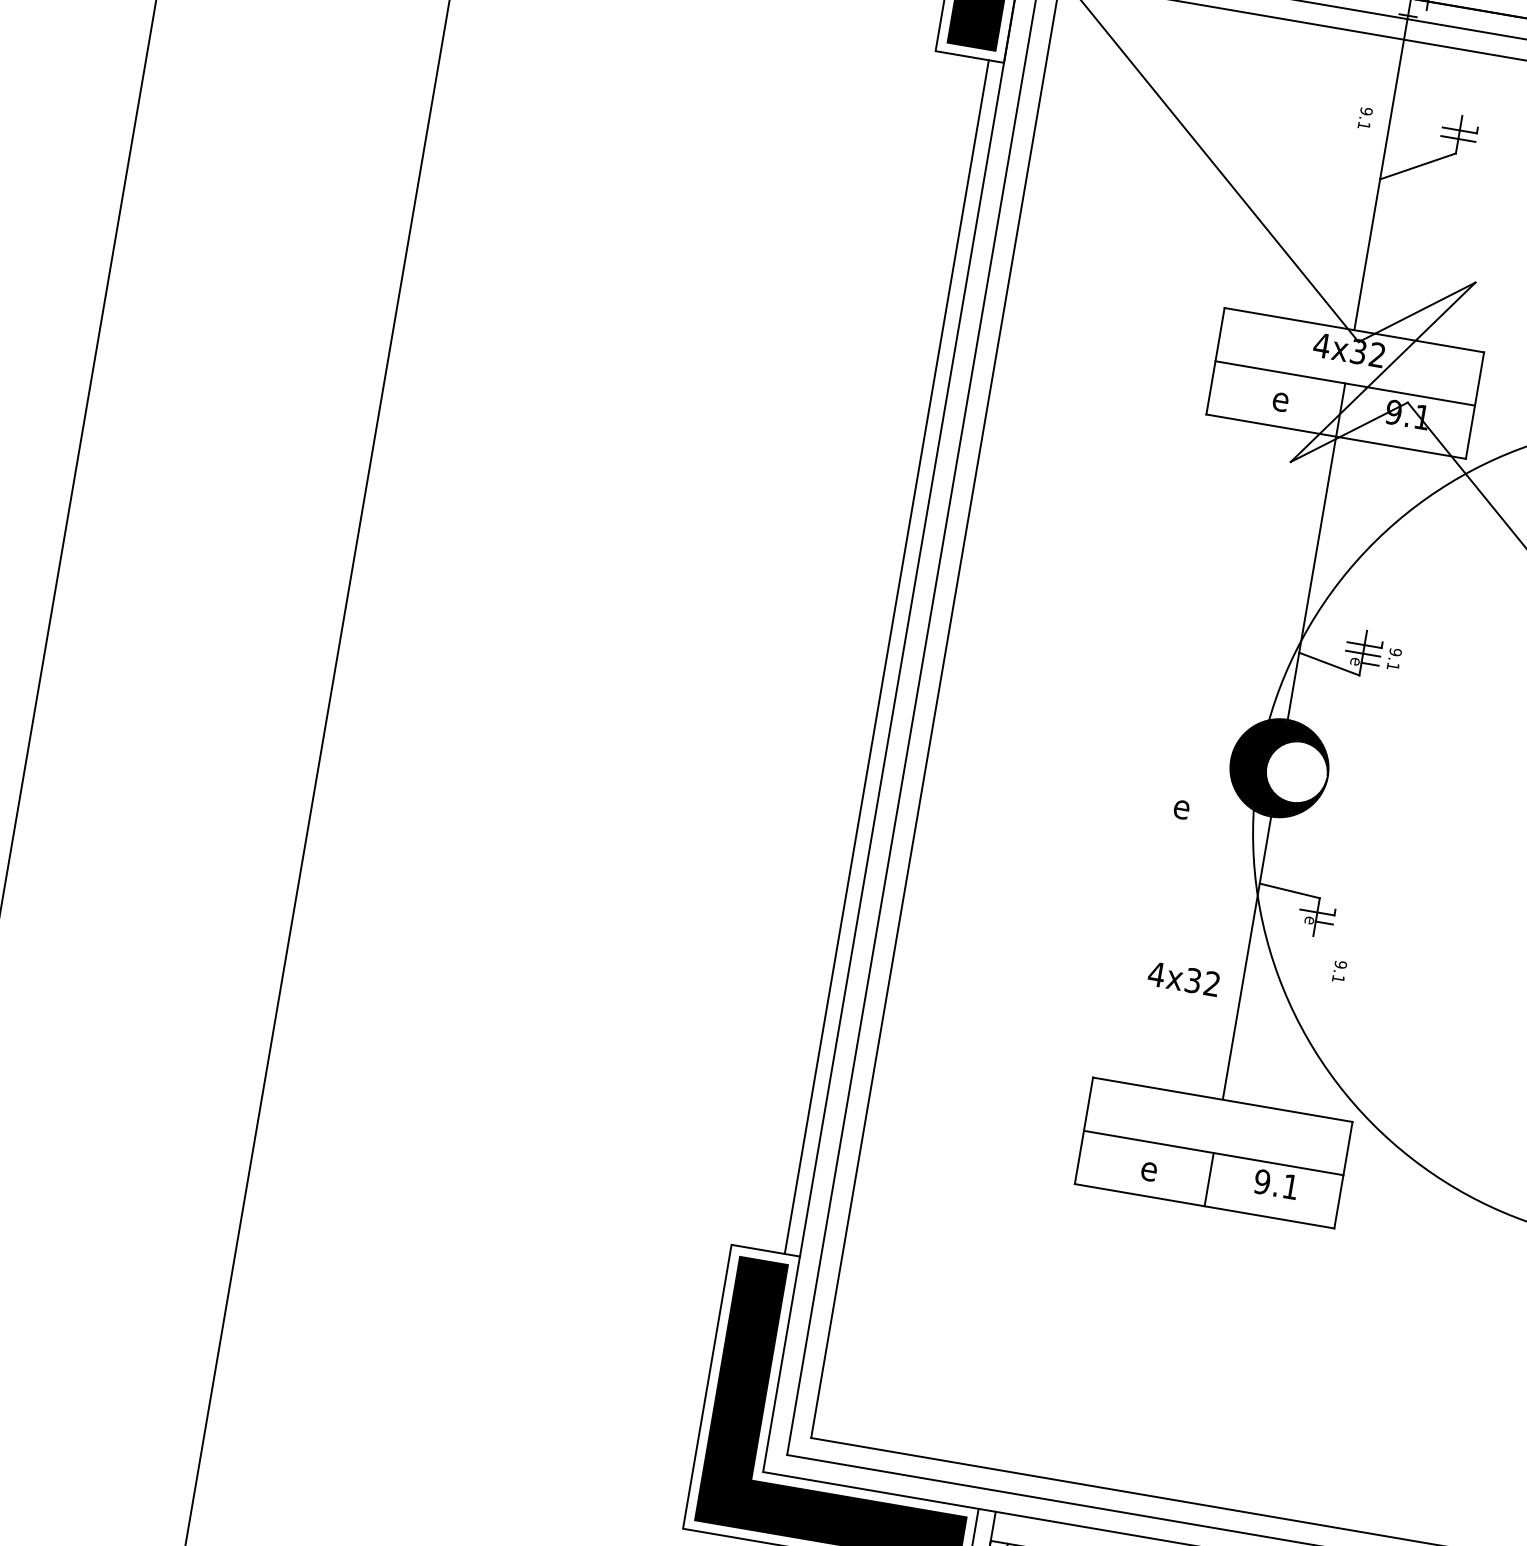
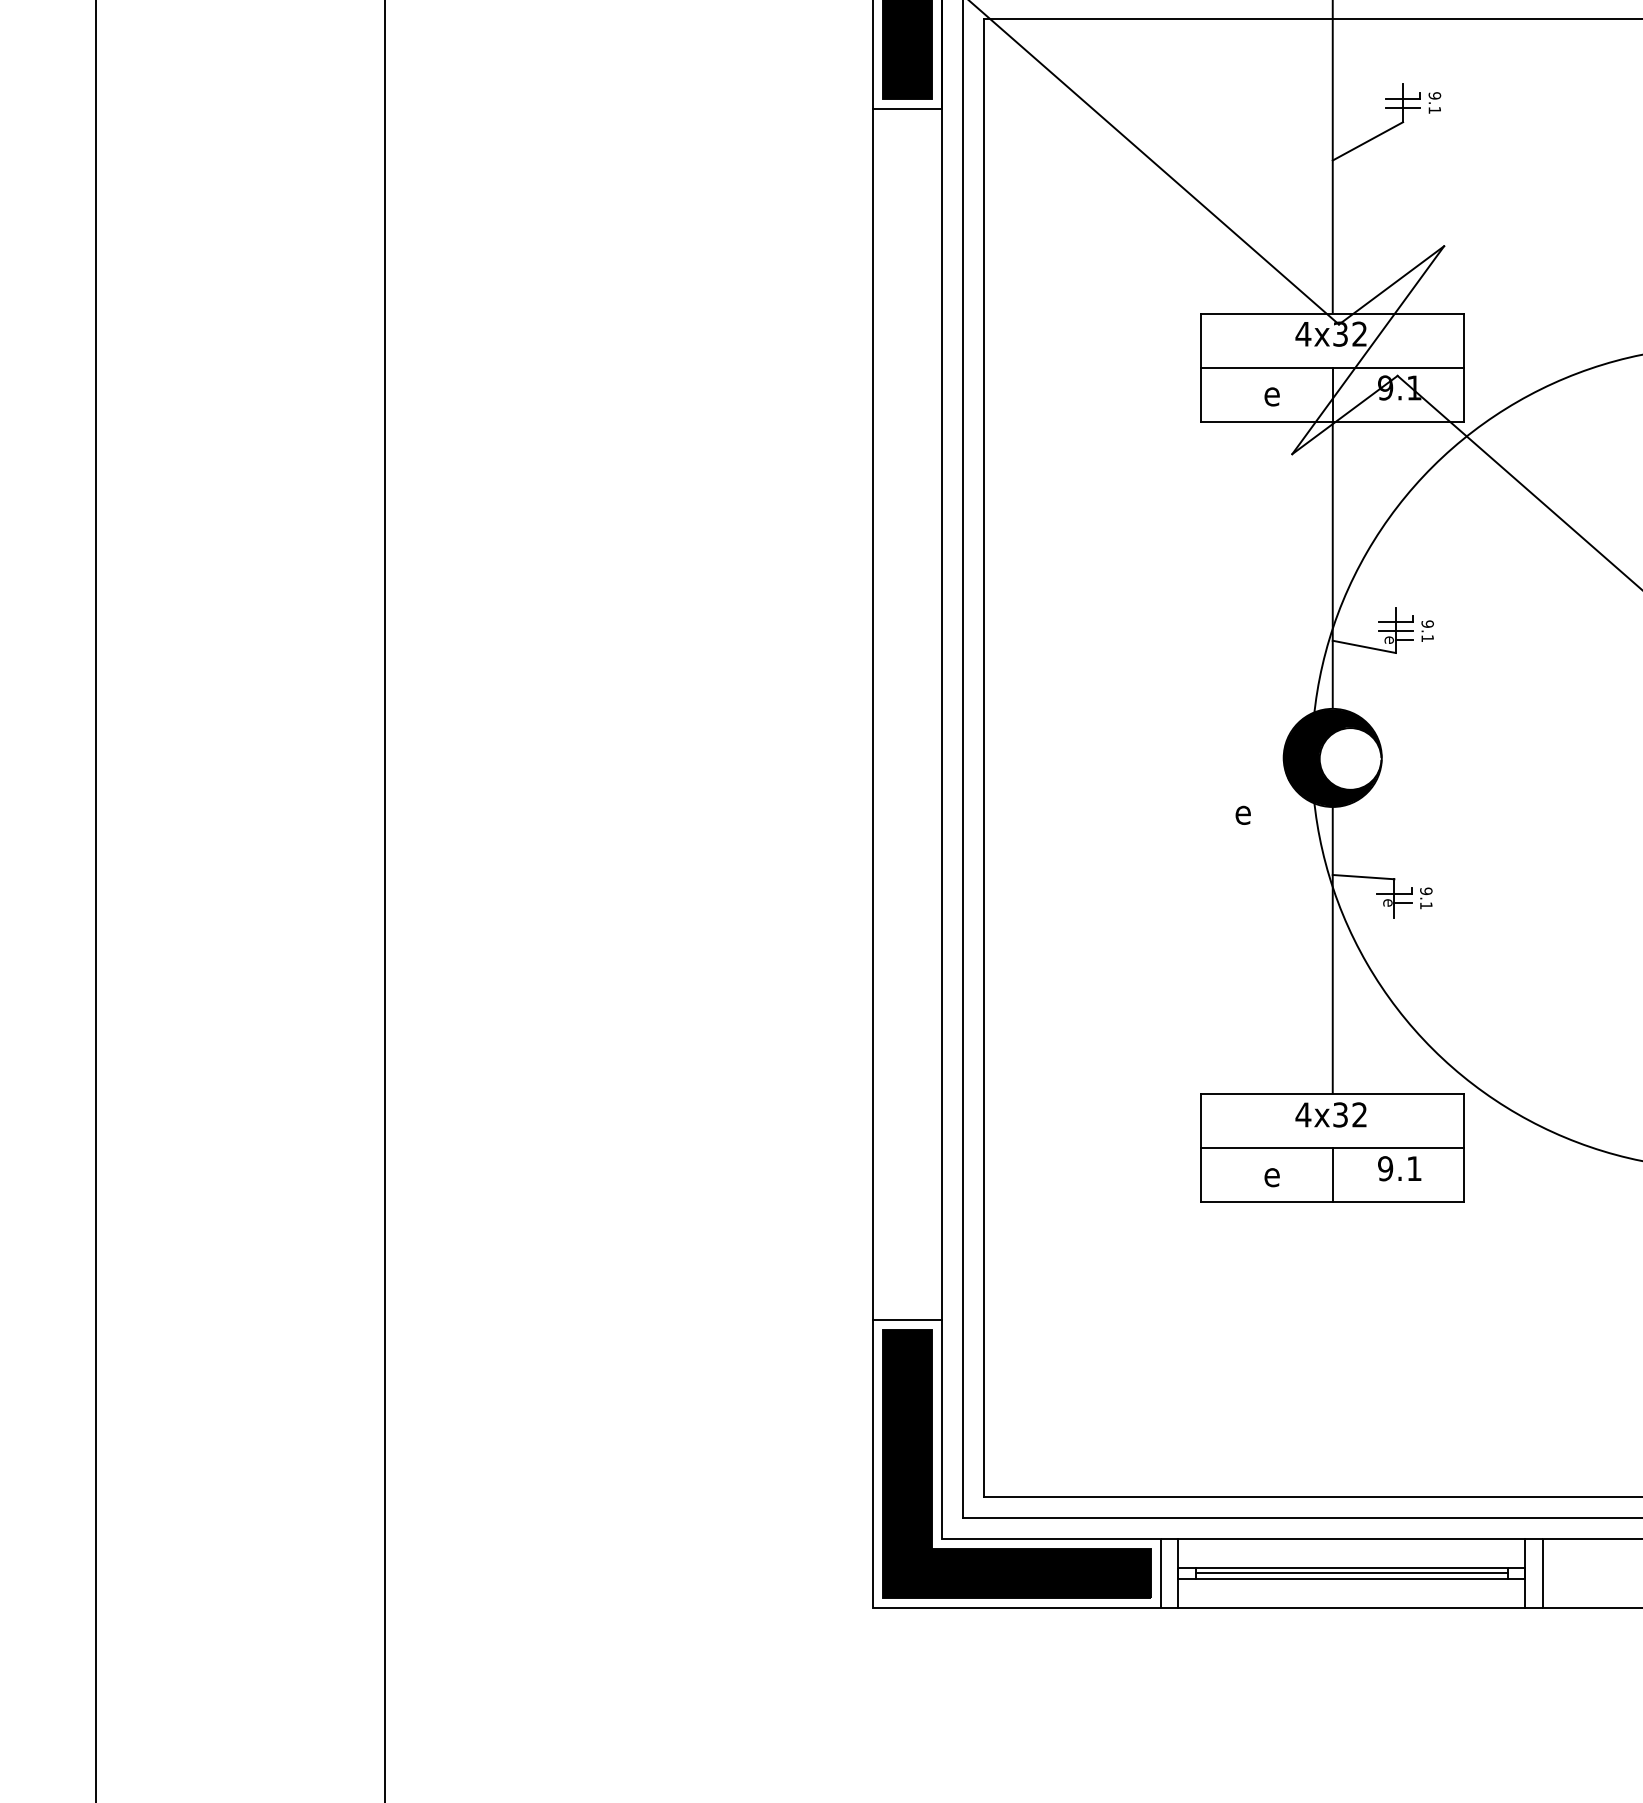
text: (1365, 117) -> (1434, 102), moved
line: (886, 656) -> (872, 714), moved
text: (1339, 971) -> (1426, 898), moved
text: (1183, 978) -> (1330, 1114), moved

